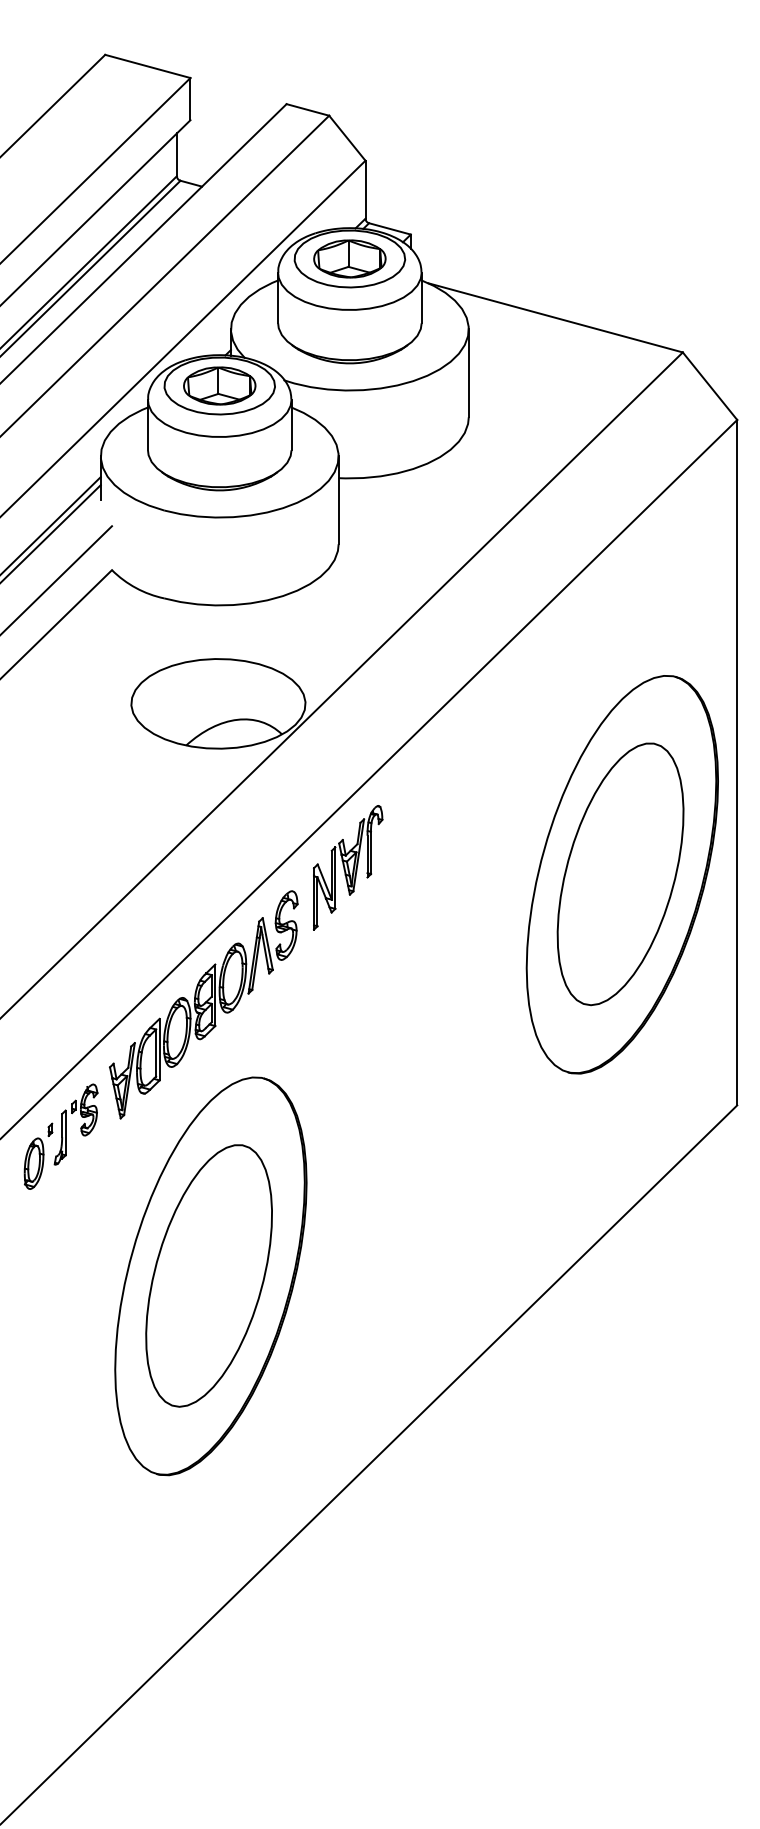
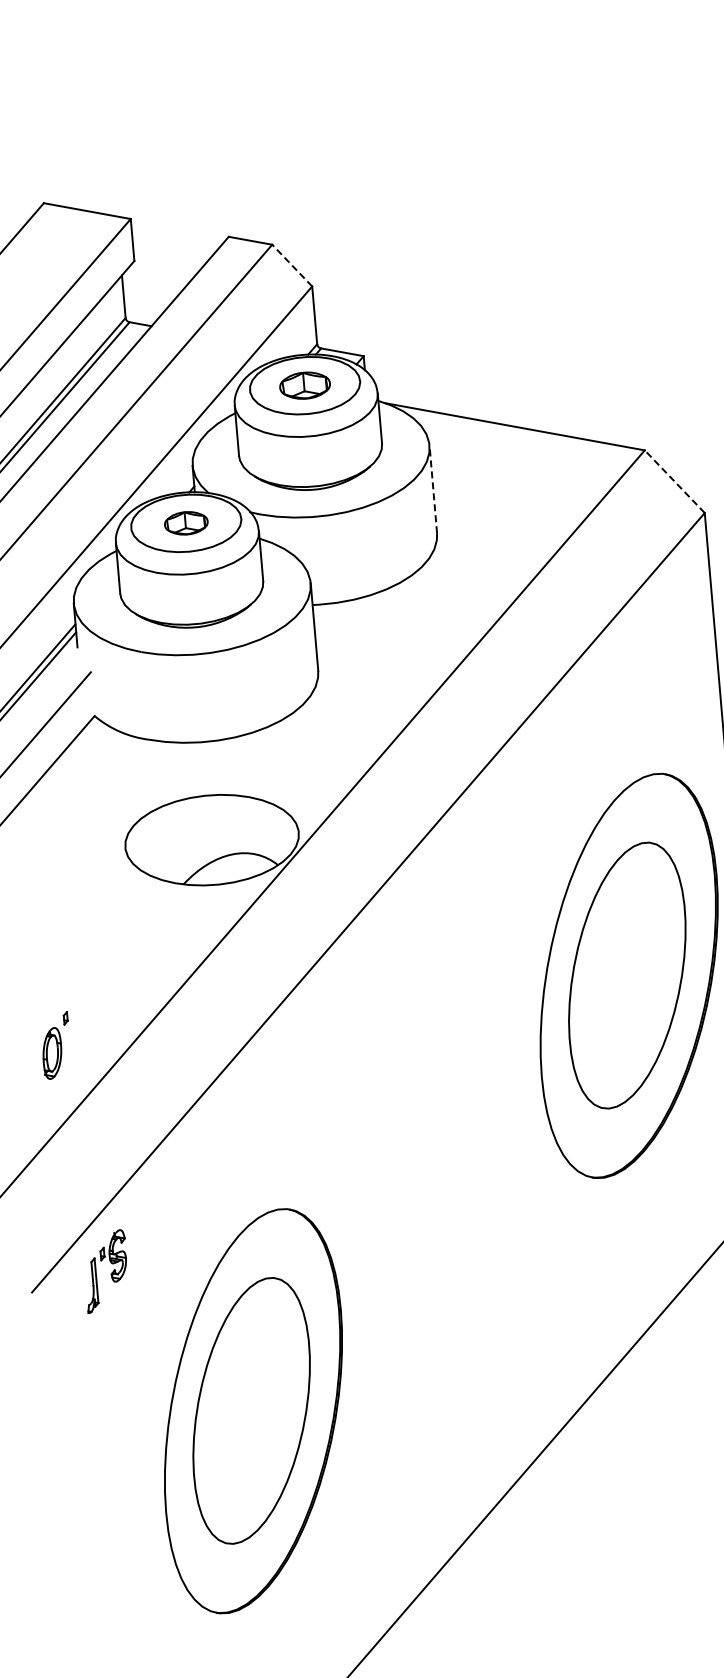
line: (347, 138) -> (292, 265), solid -> dashed
part: (349, 258) -> (304, 385), size x0.7
line: (468, 373) -> (433, 489), solid -> dashed
part: (219, 385) -> (185, 522), size x0.6
line: (709, 385) -> (674, 481), solid -> dashed
part: (348, 867) -> (355, 992), removed
part: (203, 1004) -> (222, 1140), removed
part: (38, 1155) -> (56, 1044), moved

